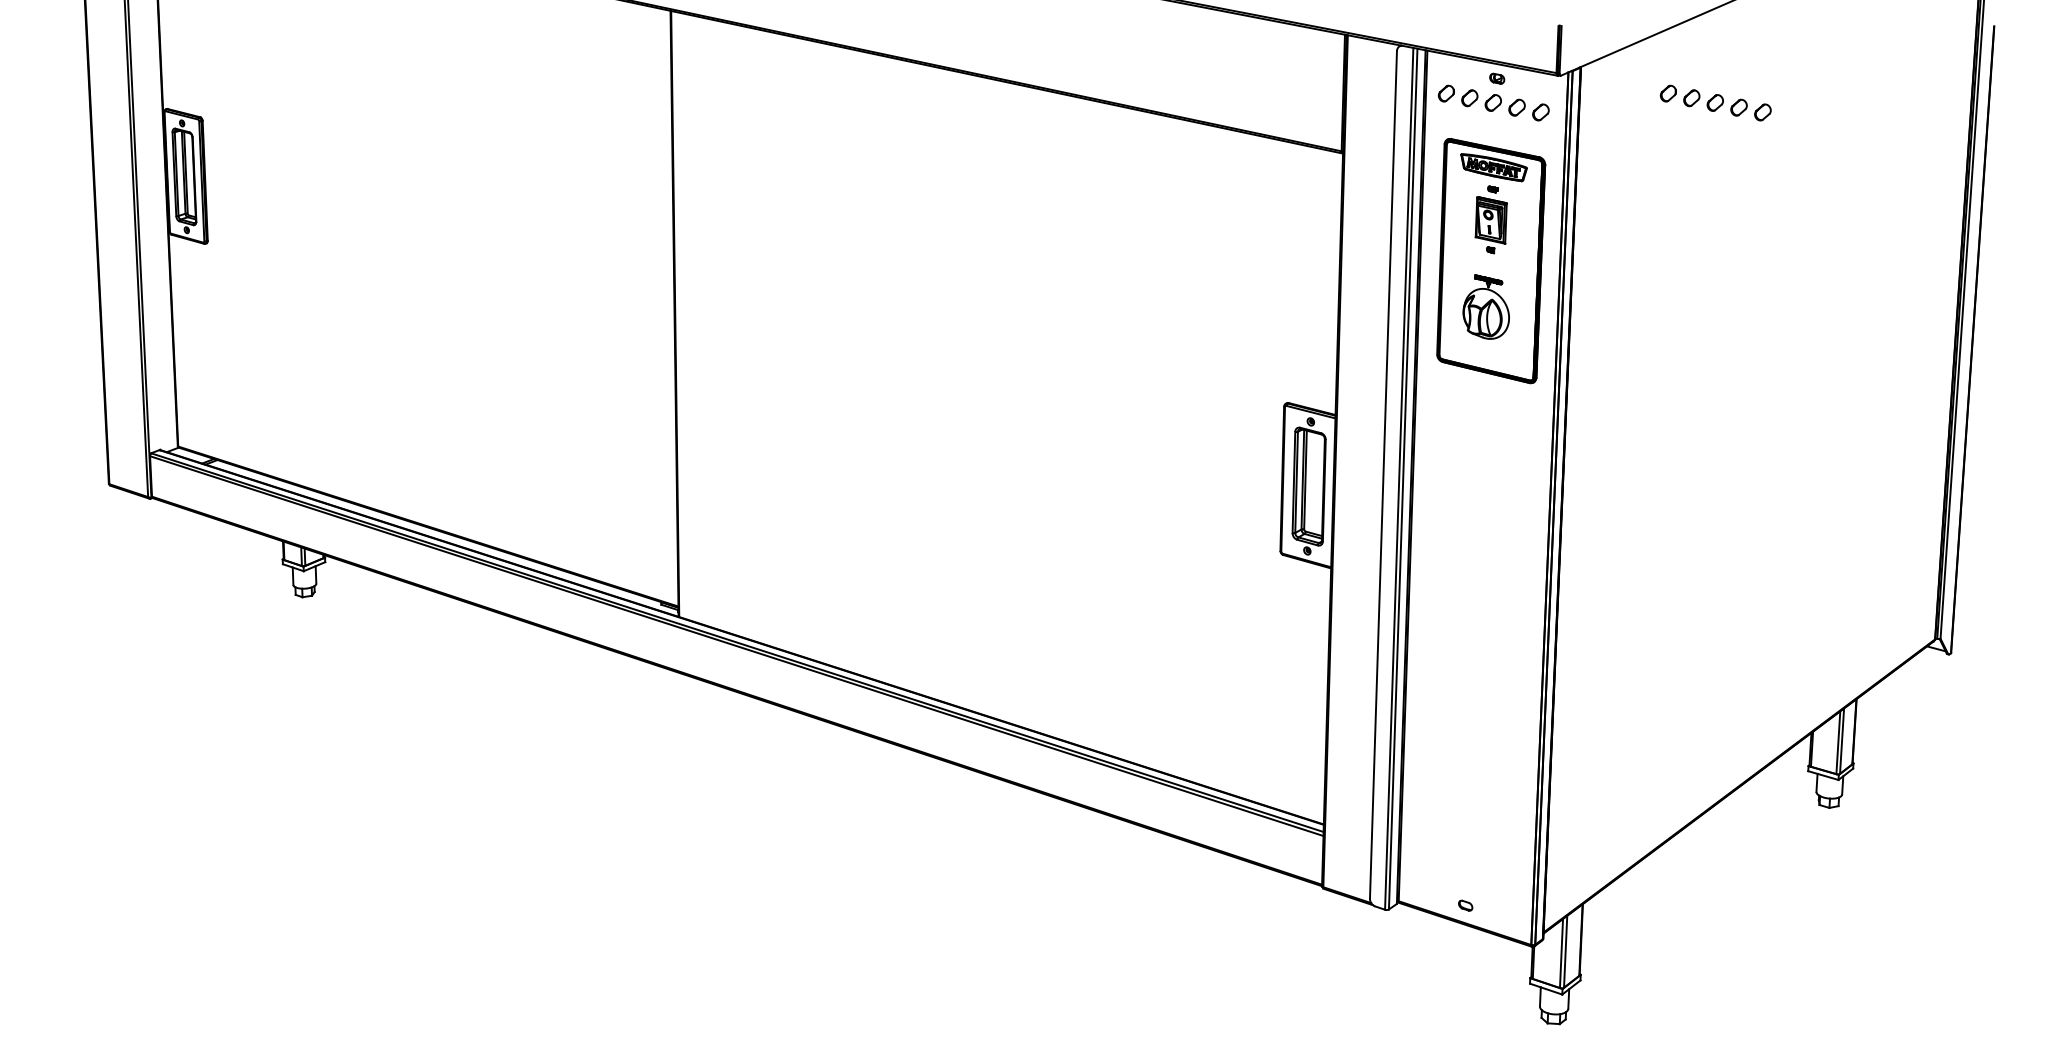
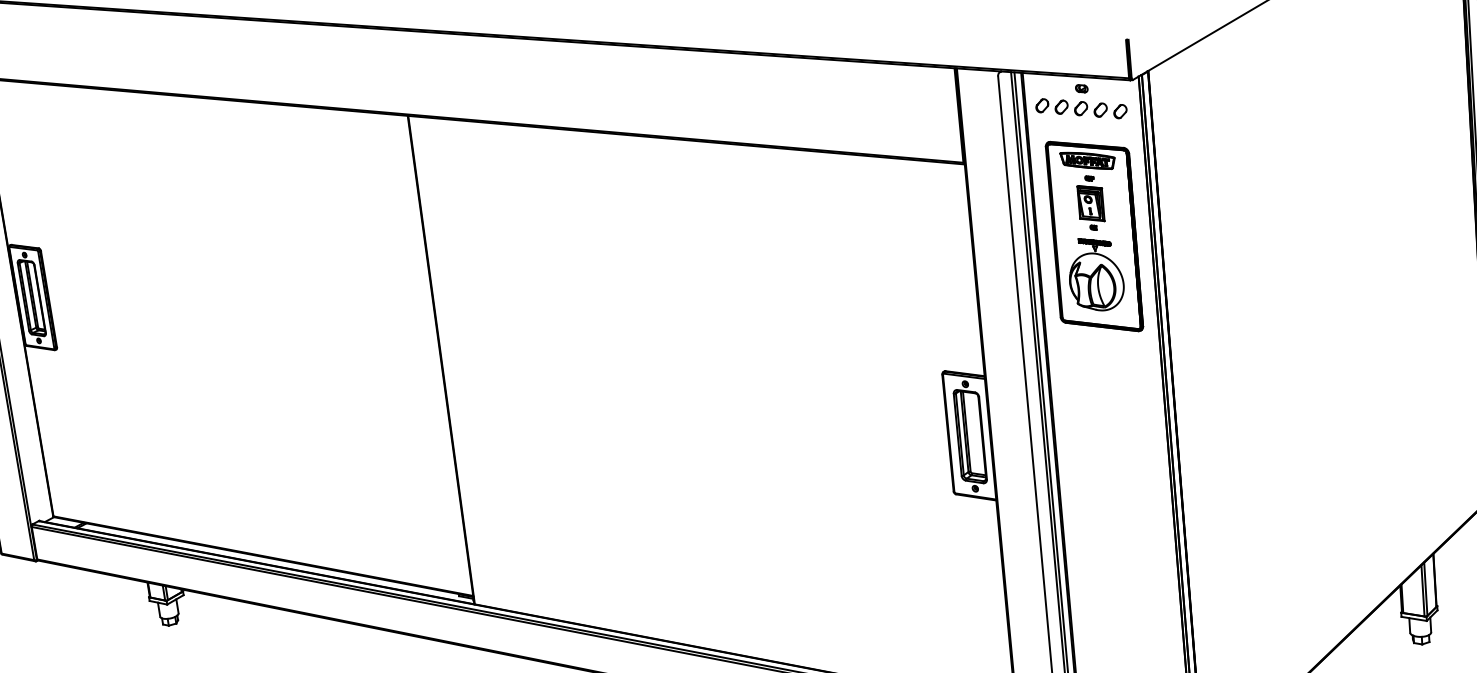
part: (1715, 102) -> (1260, 86), removed
part: (1485, 306) -> (1094, 273), size x1.43

